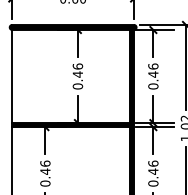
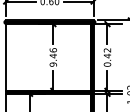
text: (153, 66) -> (107, 50), 0.46 -> 0.42
text: (78, 86) -> (53, 64), 0.46 -> 9.46

